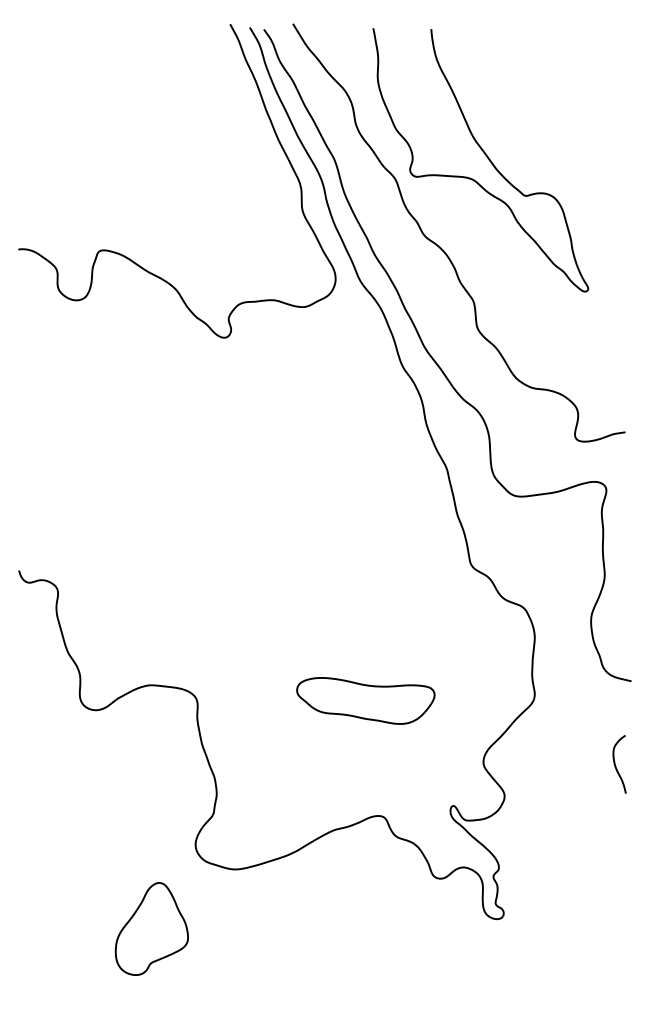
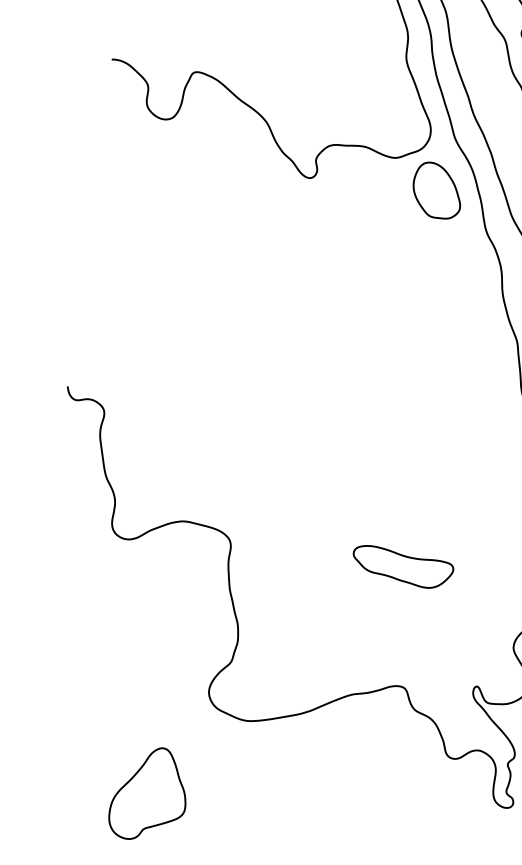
part: (349, 333) -> (437, 191), added
part: (366, 700) -> (403, 567), size x0.71
part: (151, 928) -> (149, 793), moved

